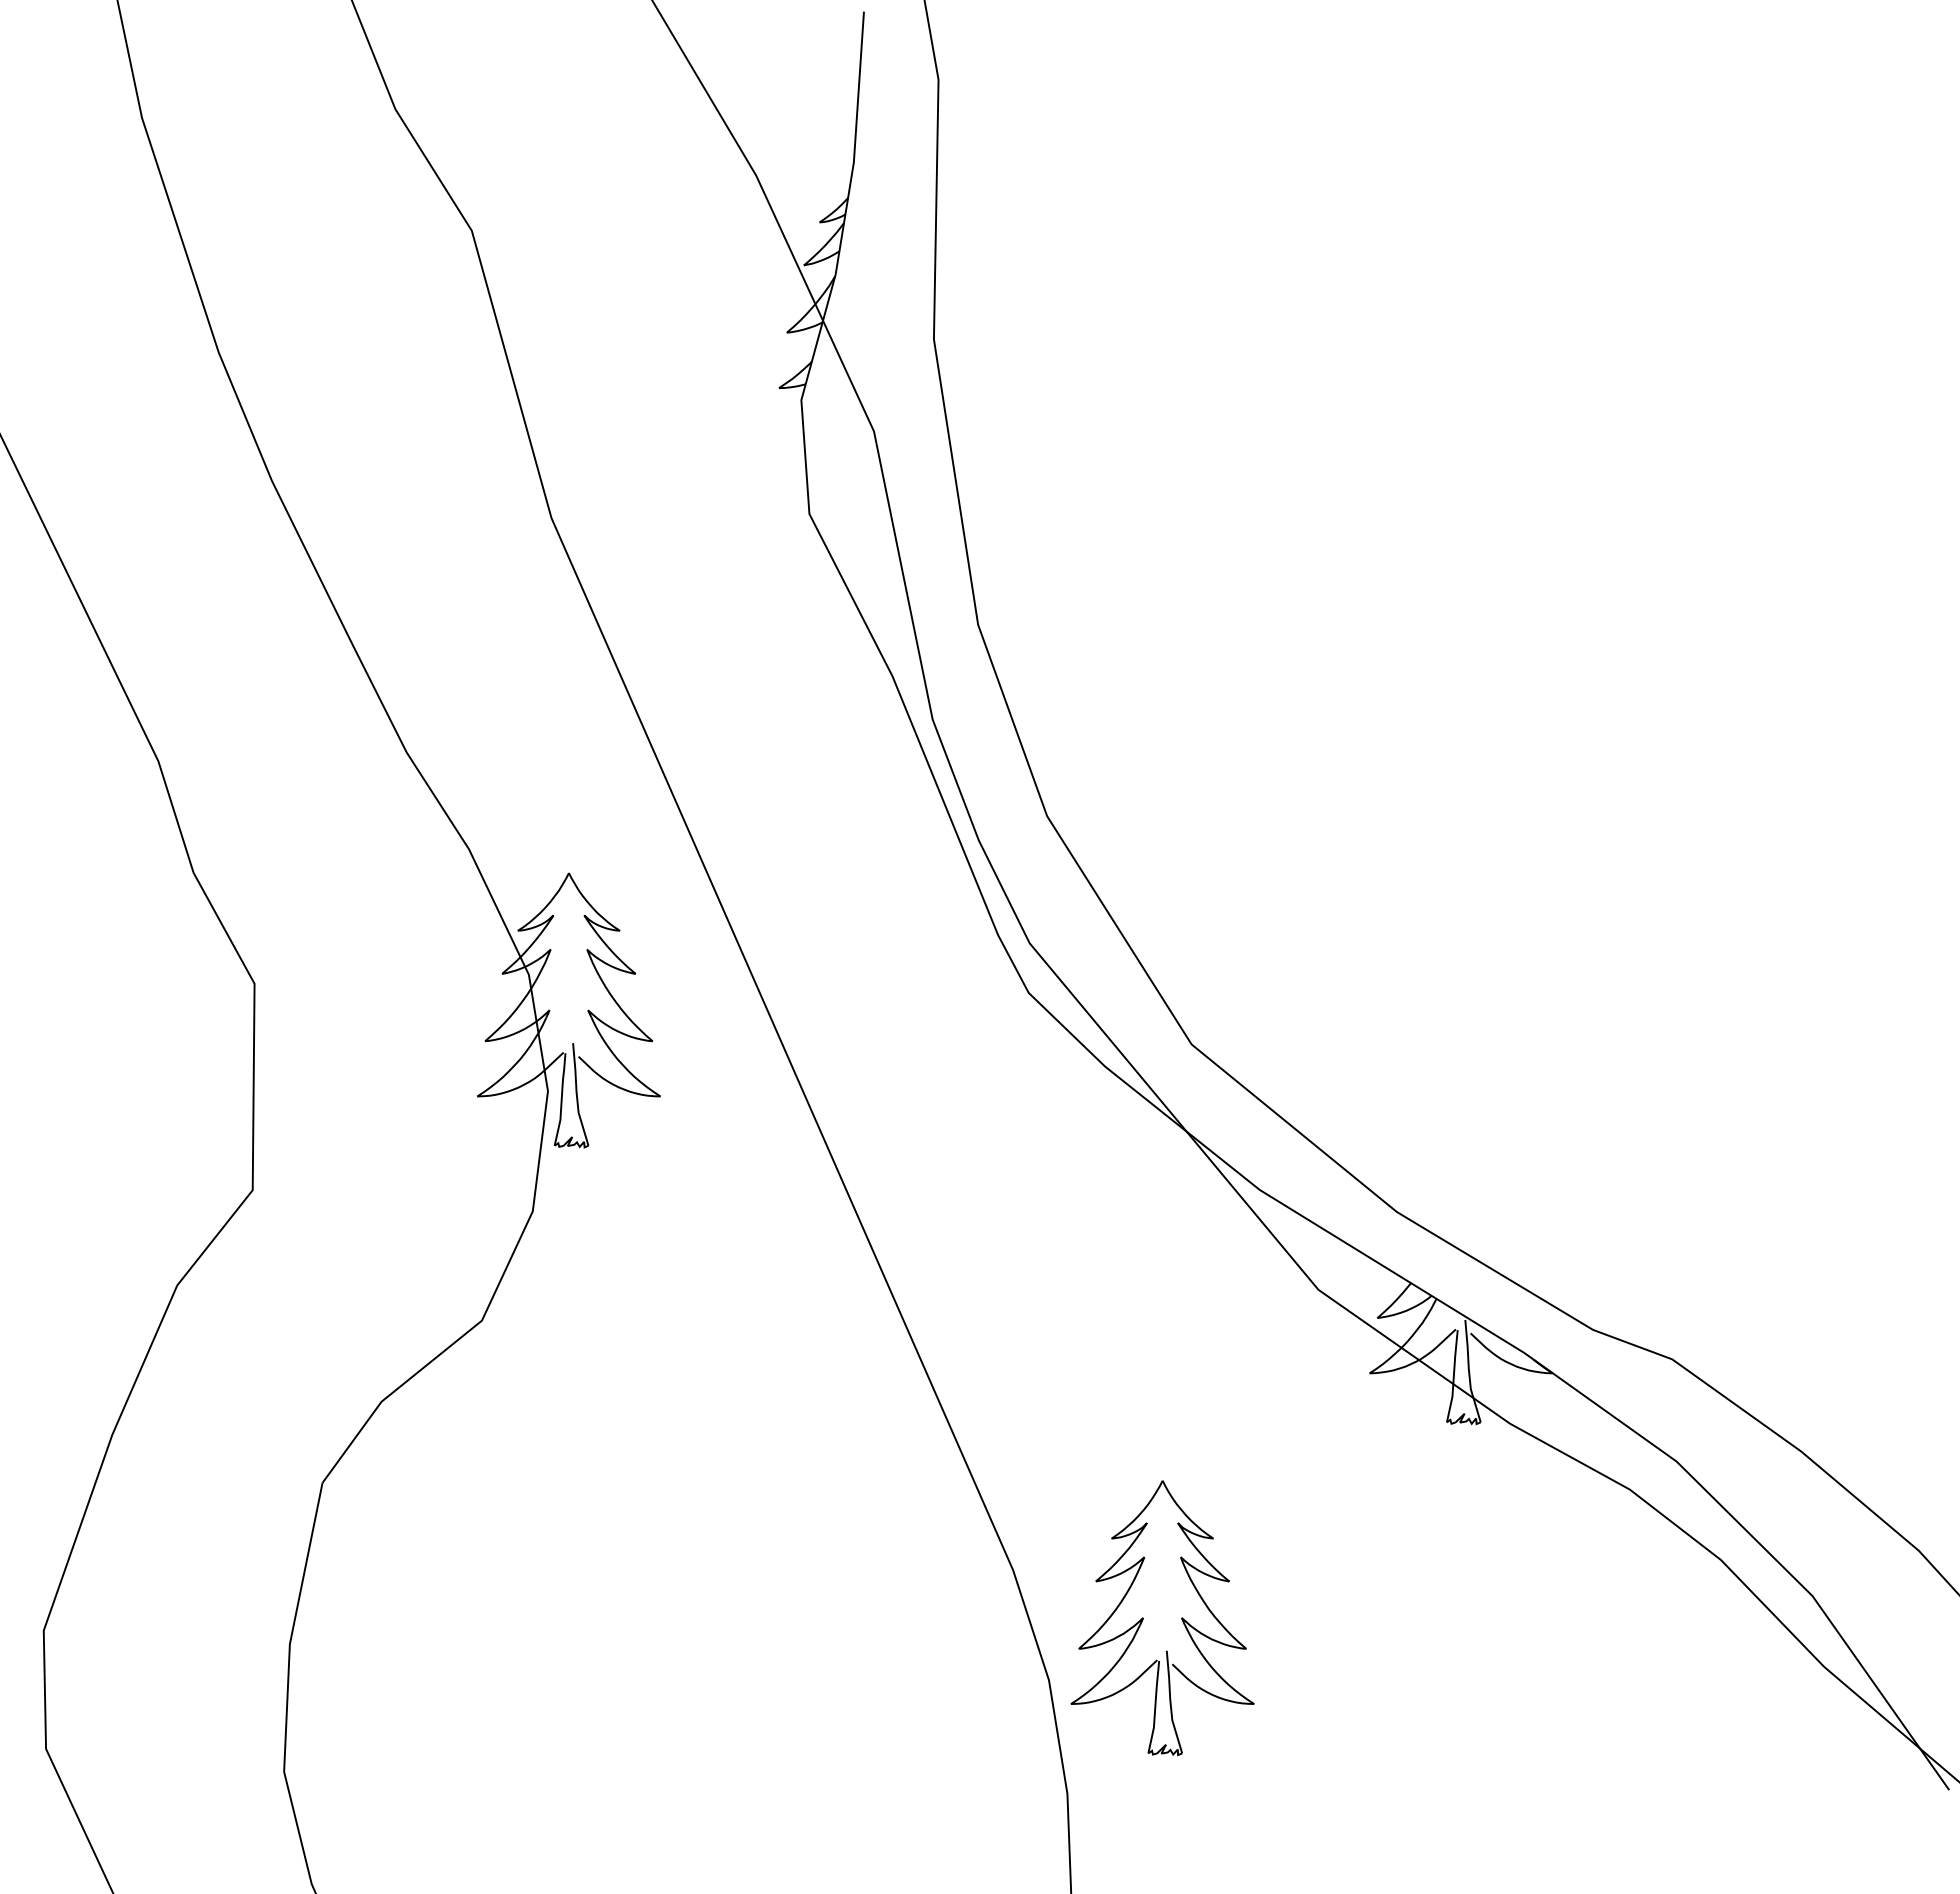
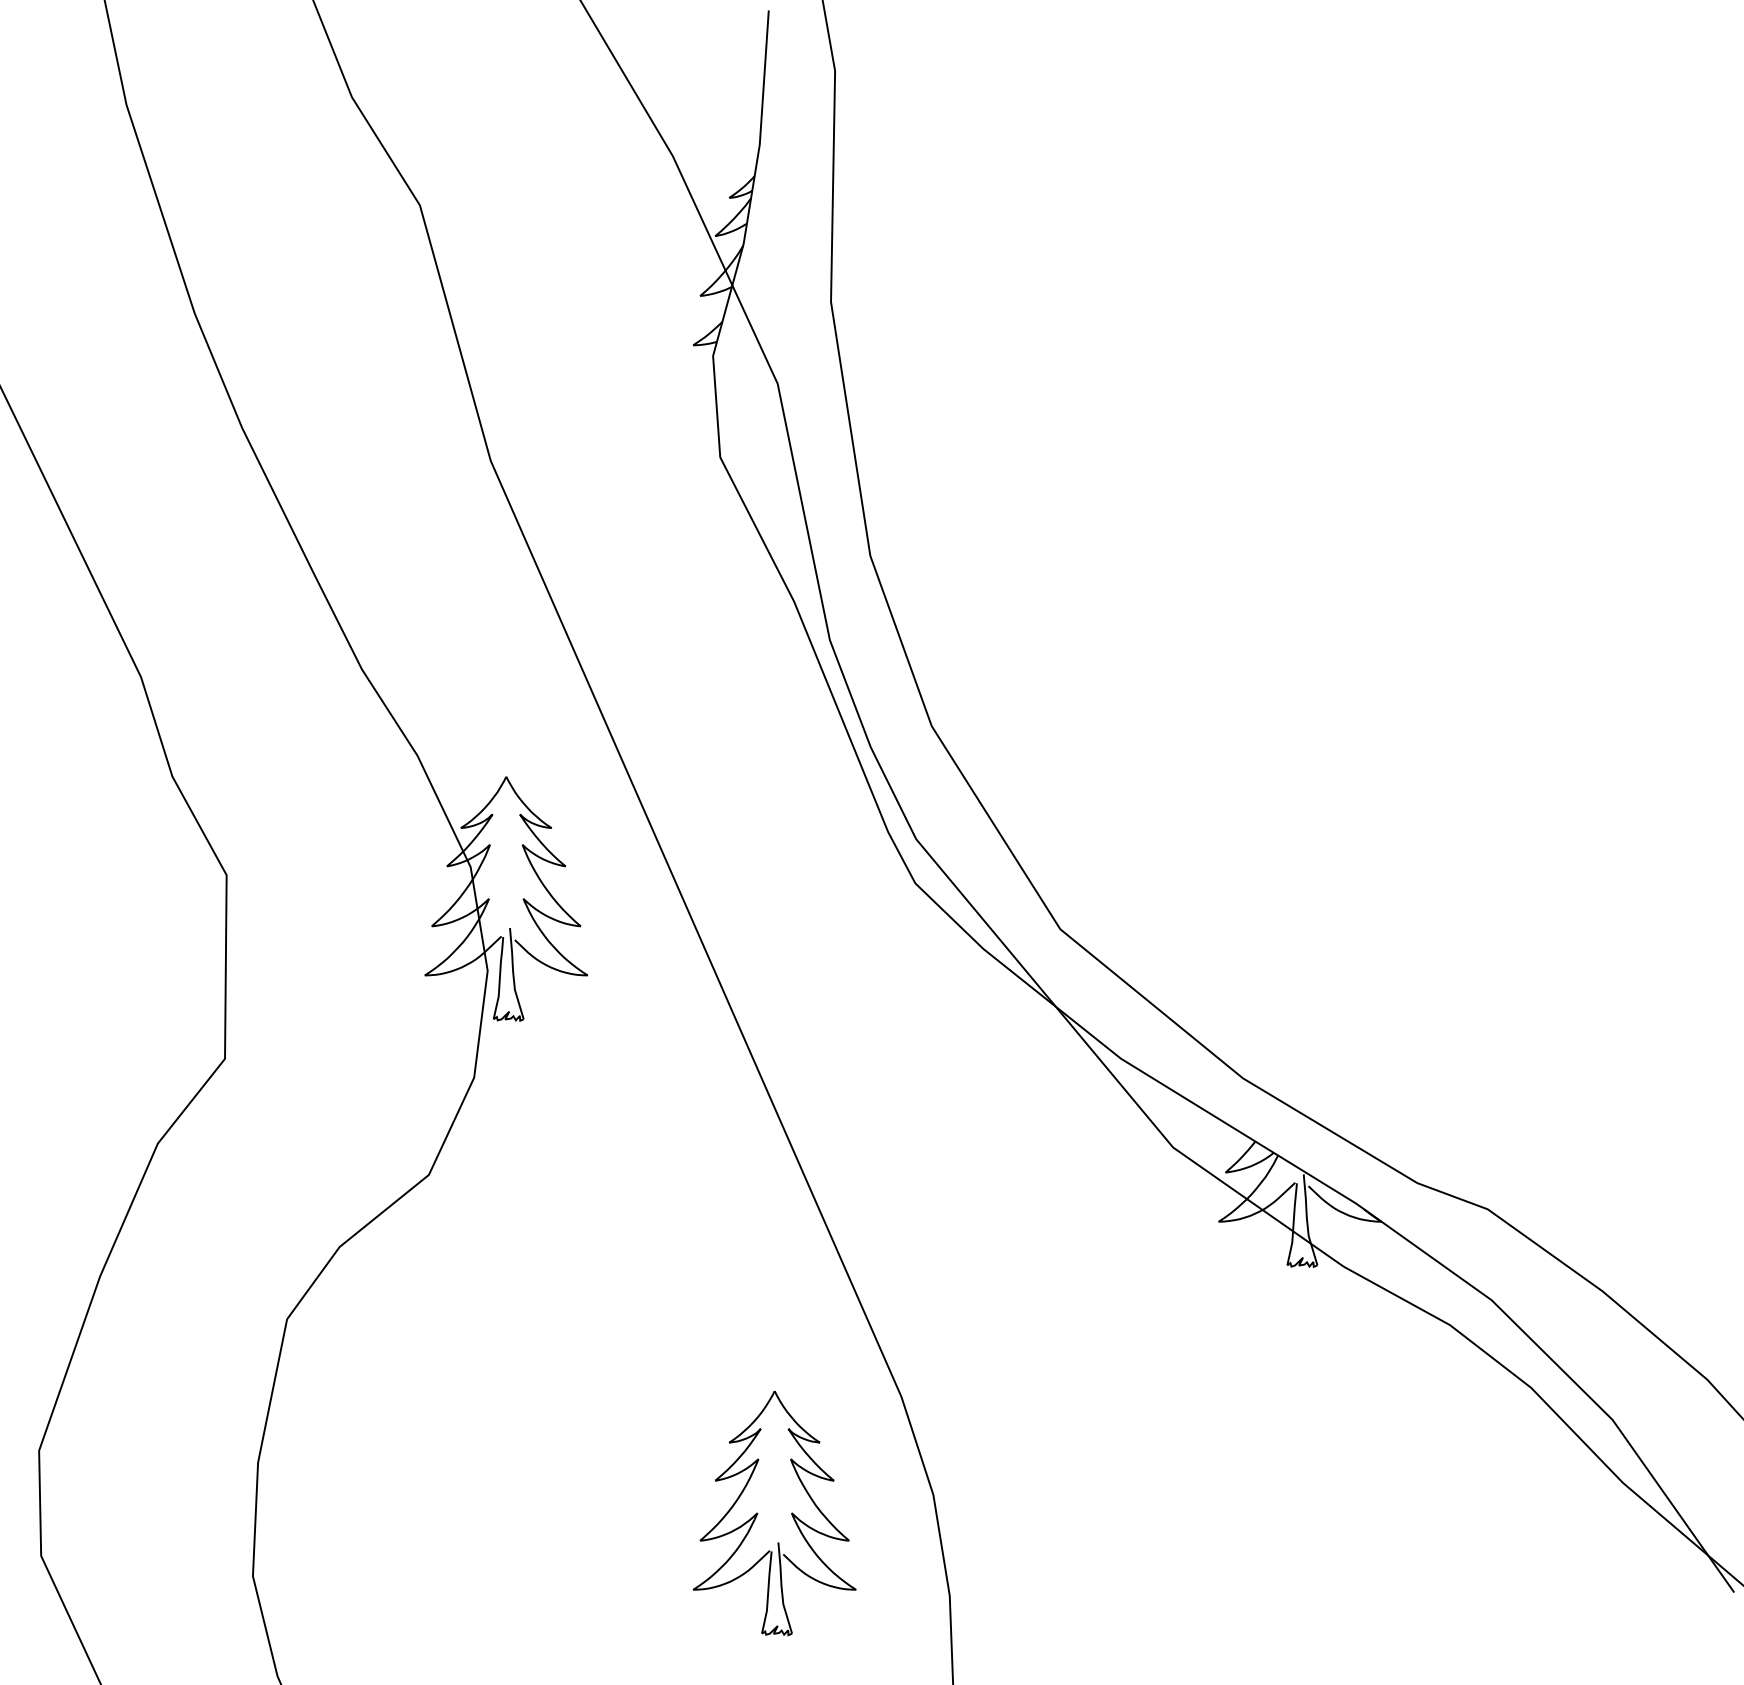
part: (1143, 1618) -> (757, 1513), moved

